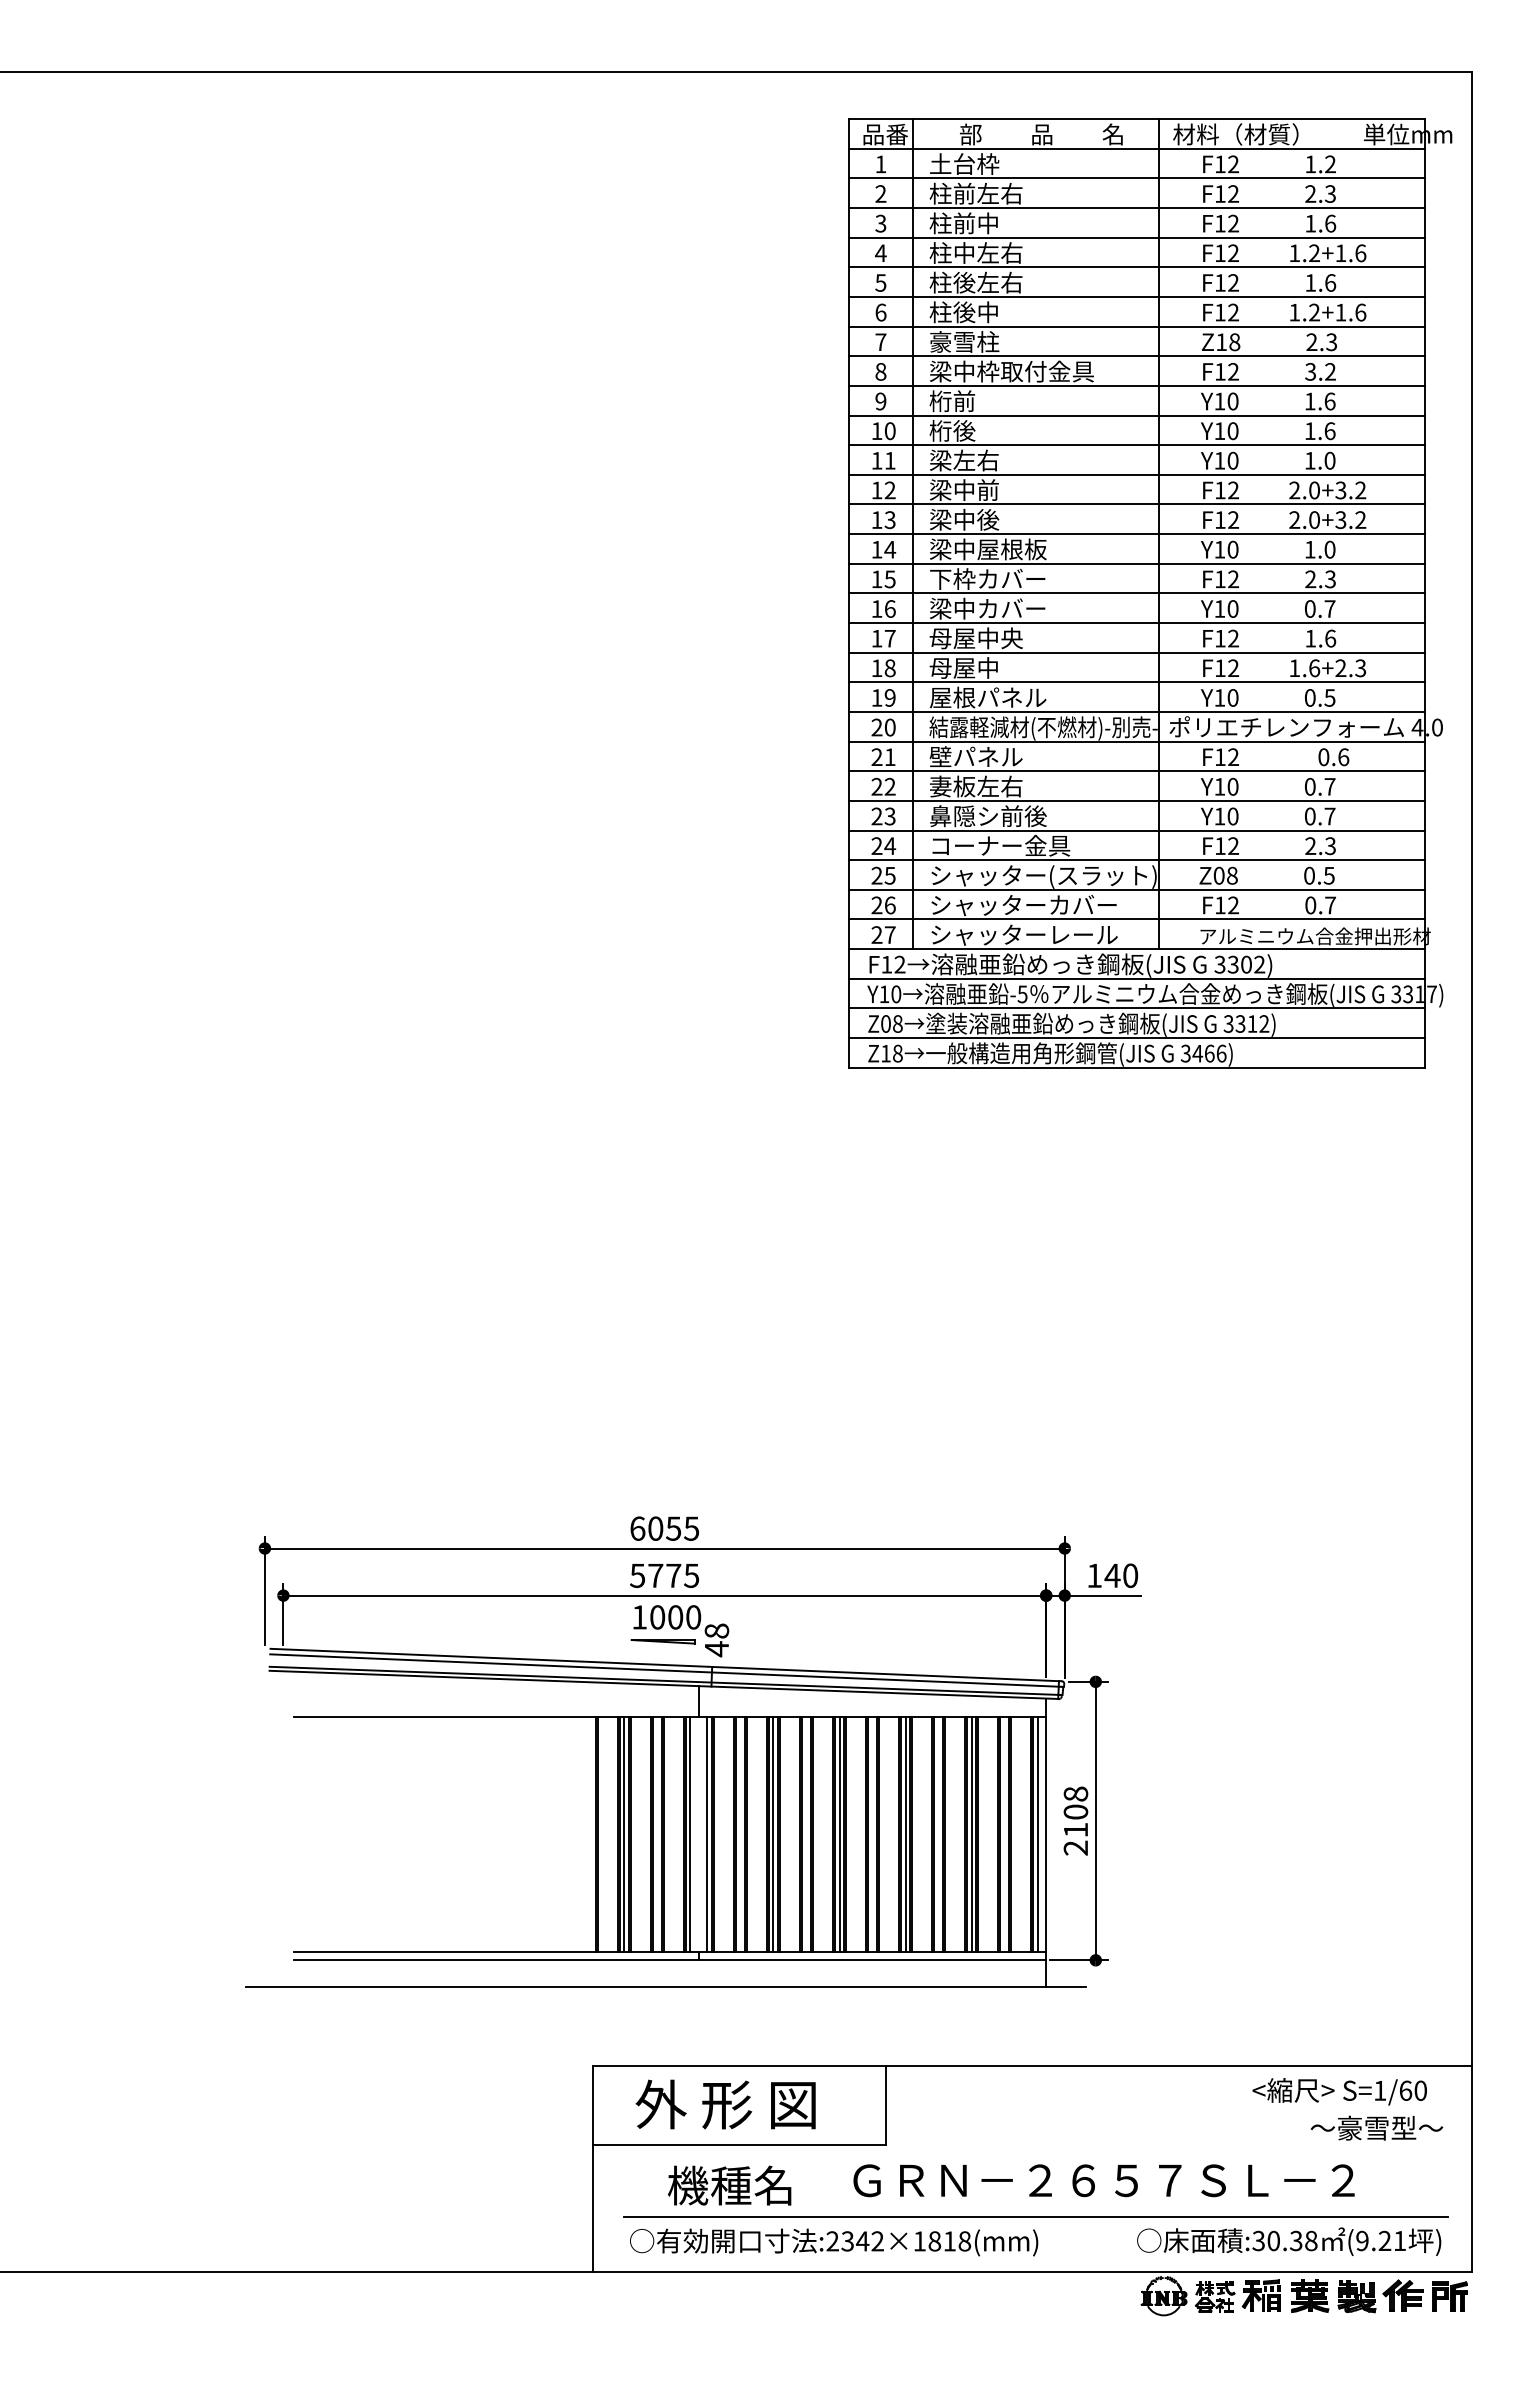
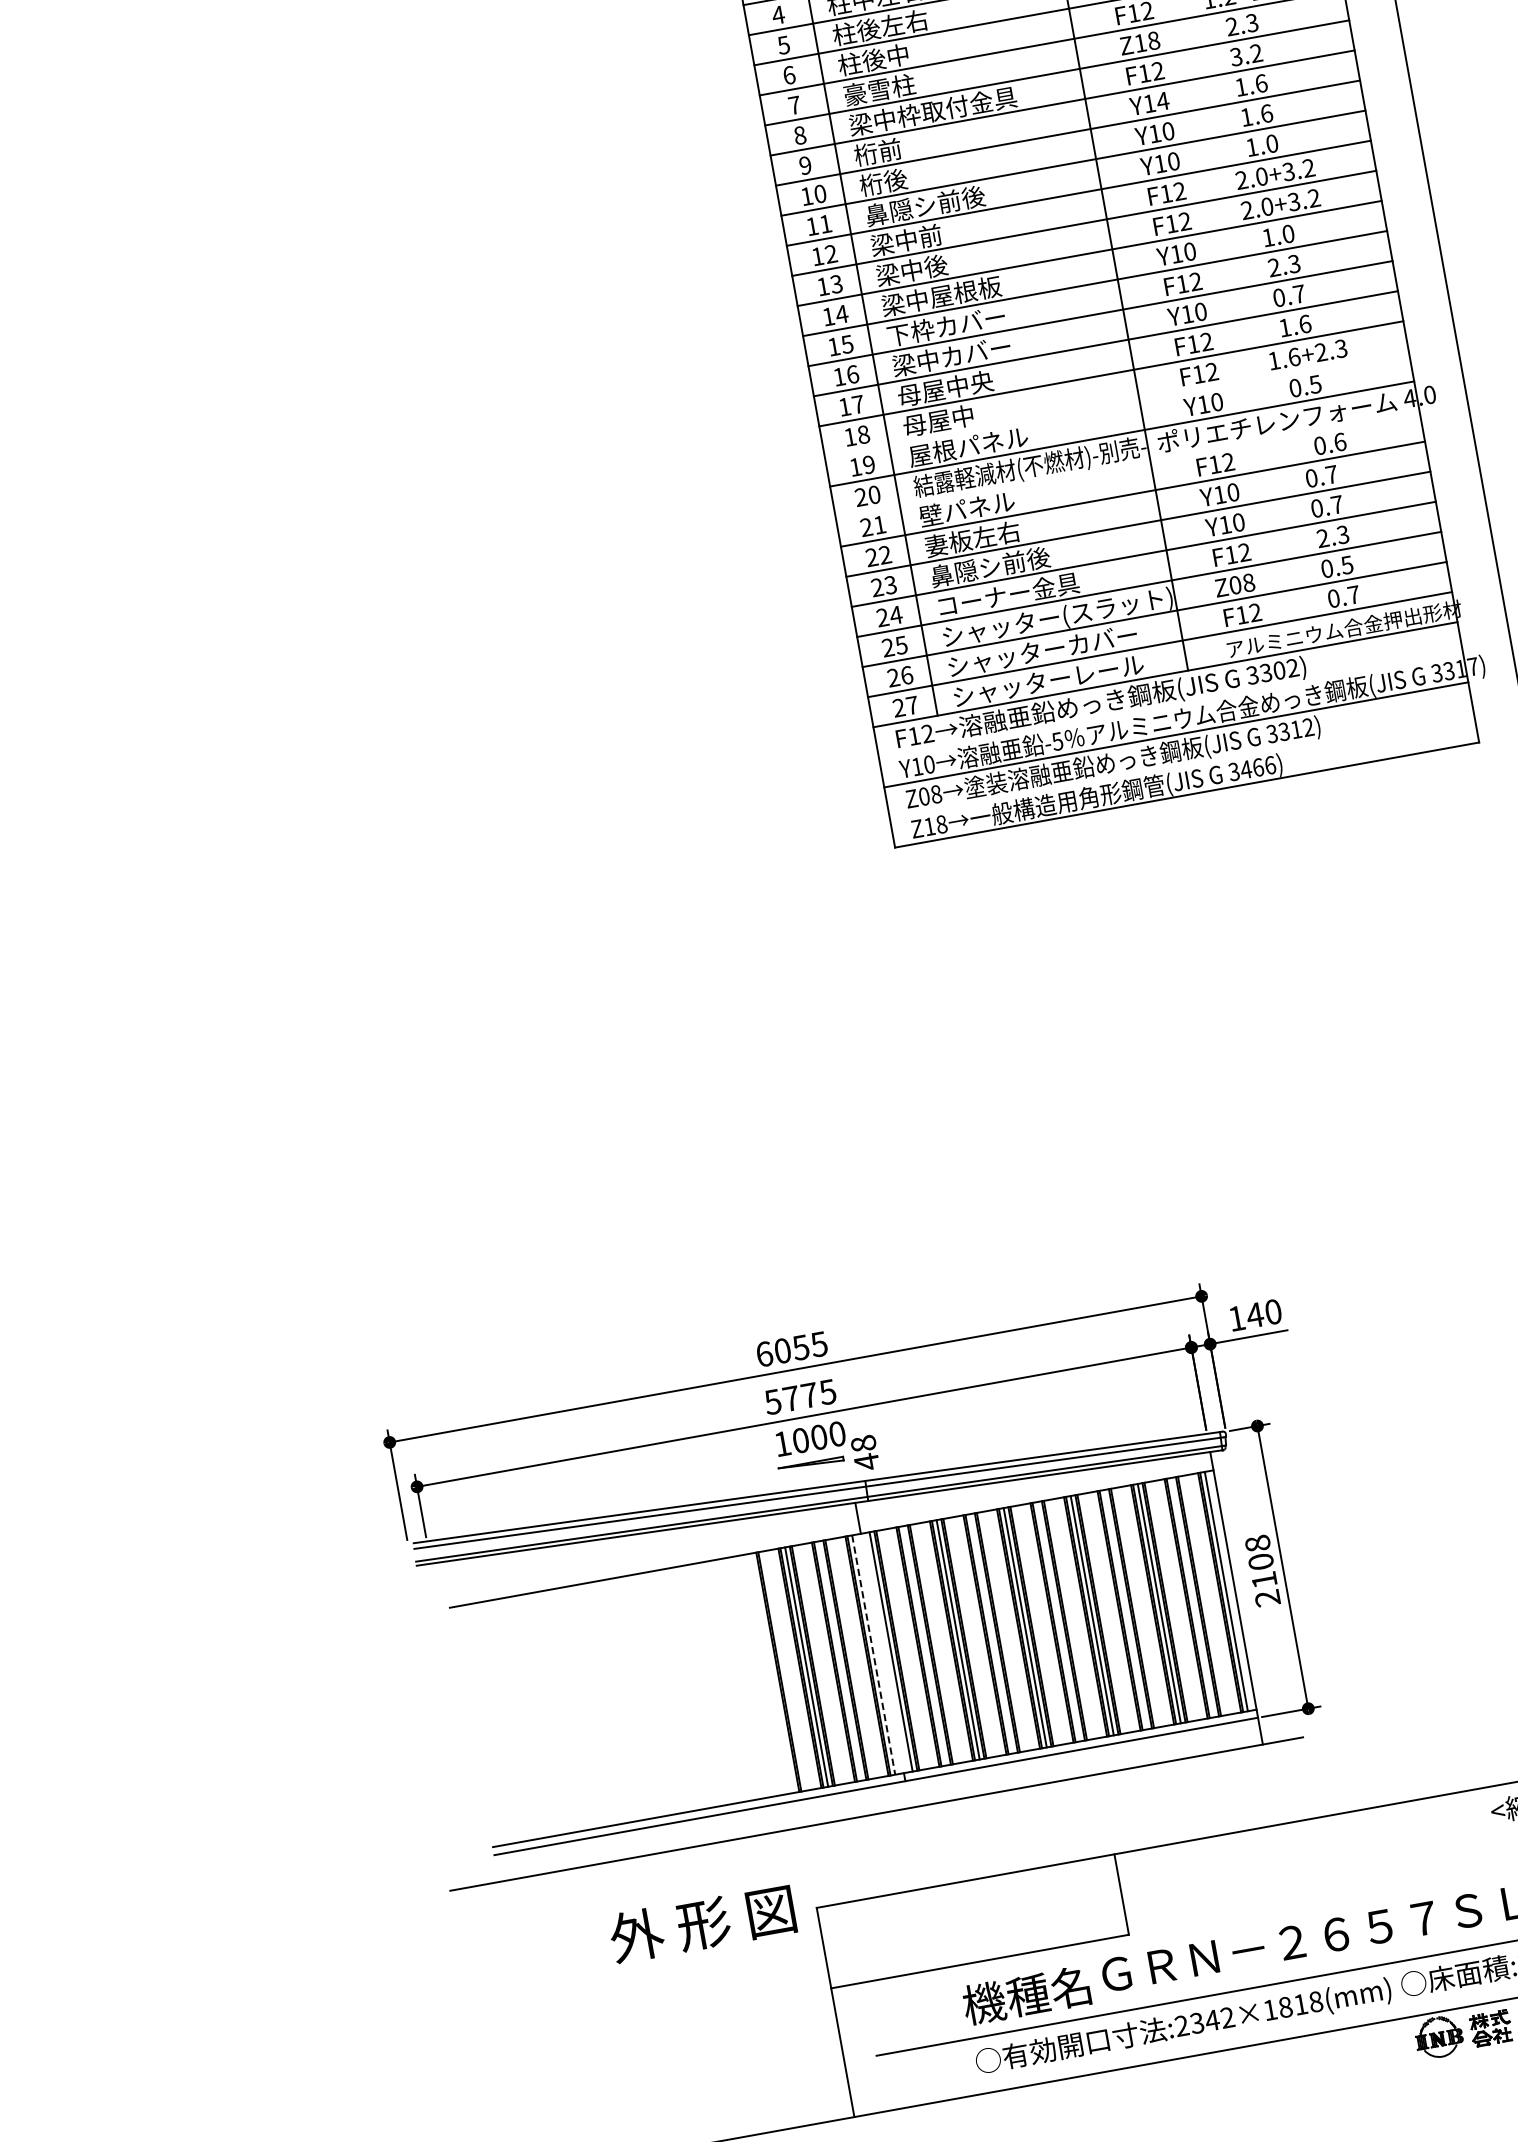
text: (1232, 401) -> (1162, 101), Y10 -> Y14
text: (987, 460) -> (924, 206), 梁左右 -> 鼻隠シ前後
line: (1136, 682) -> (1116, 404), removed
line: (1136, 741) -> (1127, 464), removed
line: (1136, 978) -> (1170, 704), removed
line: (1136, 1038) -> (1181, 765), removed
line: (690, 1834) -> (873, 1655), solid -> dashed
text: (725, 2104) -> (702, 1923), moved
text: (729, 2185) -> (1026, 1995), moved
text: (834, 2242) -> (1183, 2026), moved

